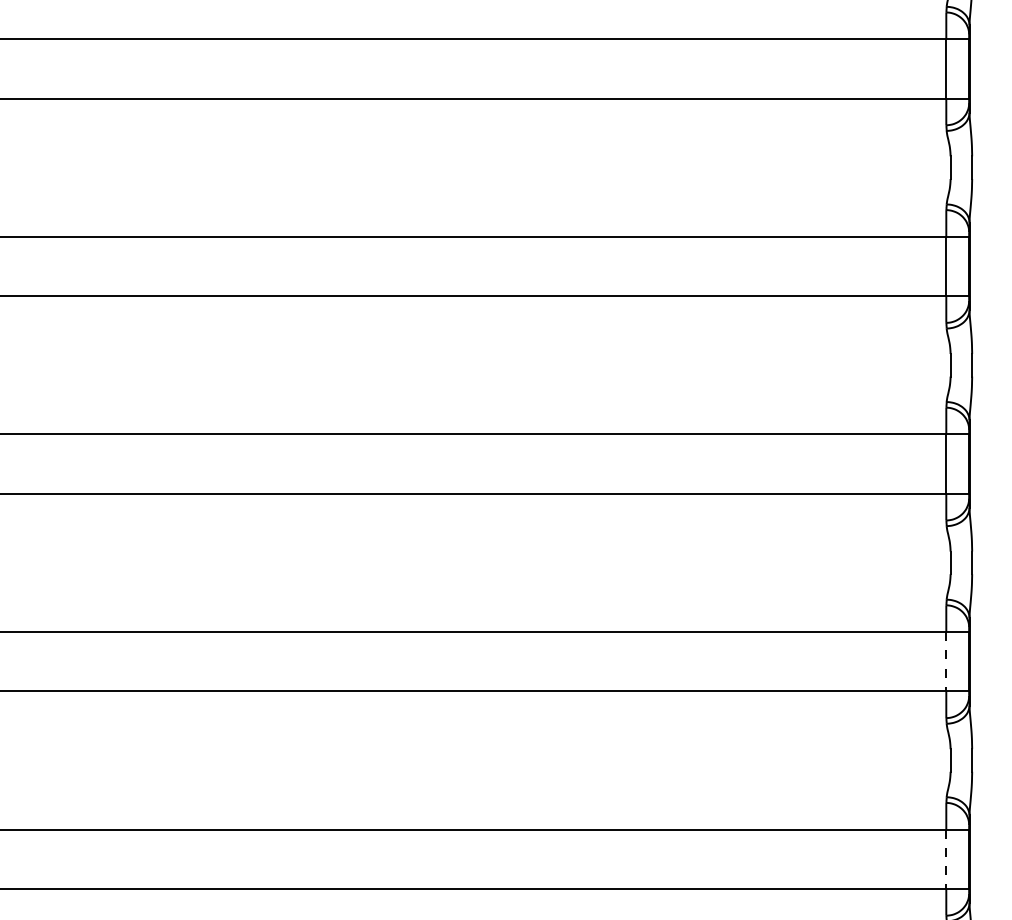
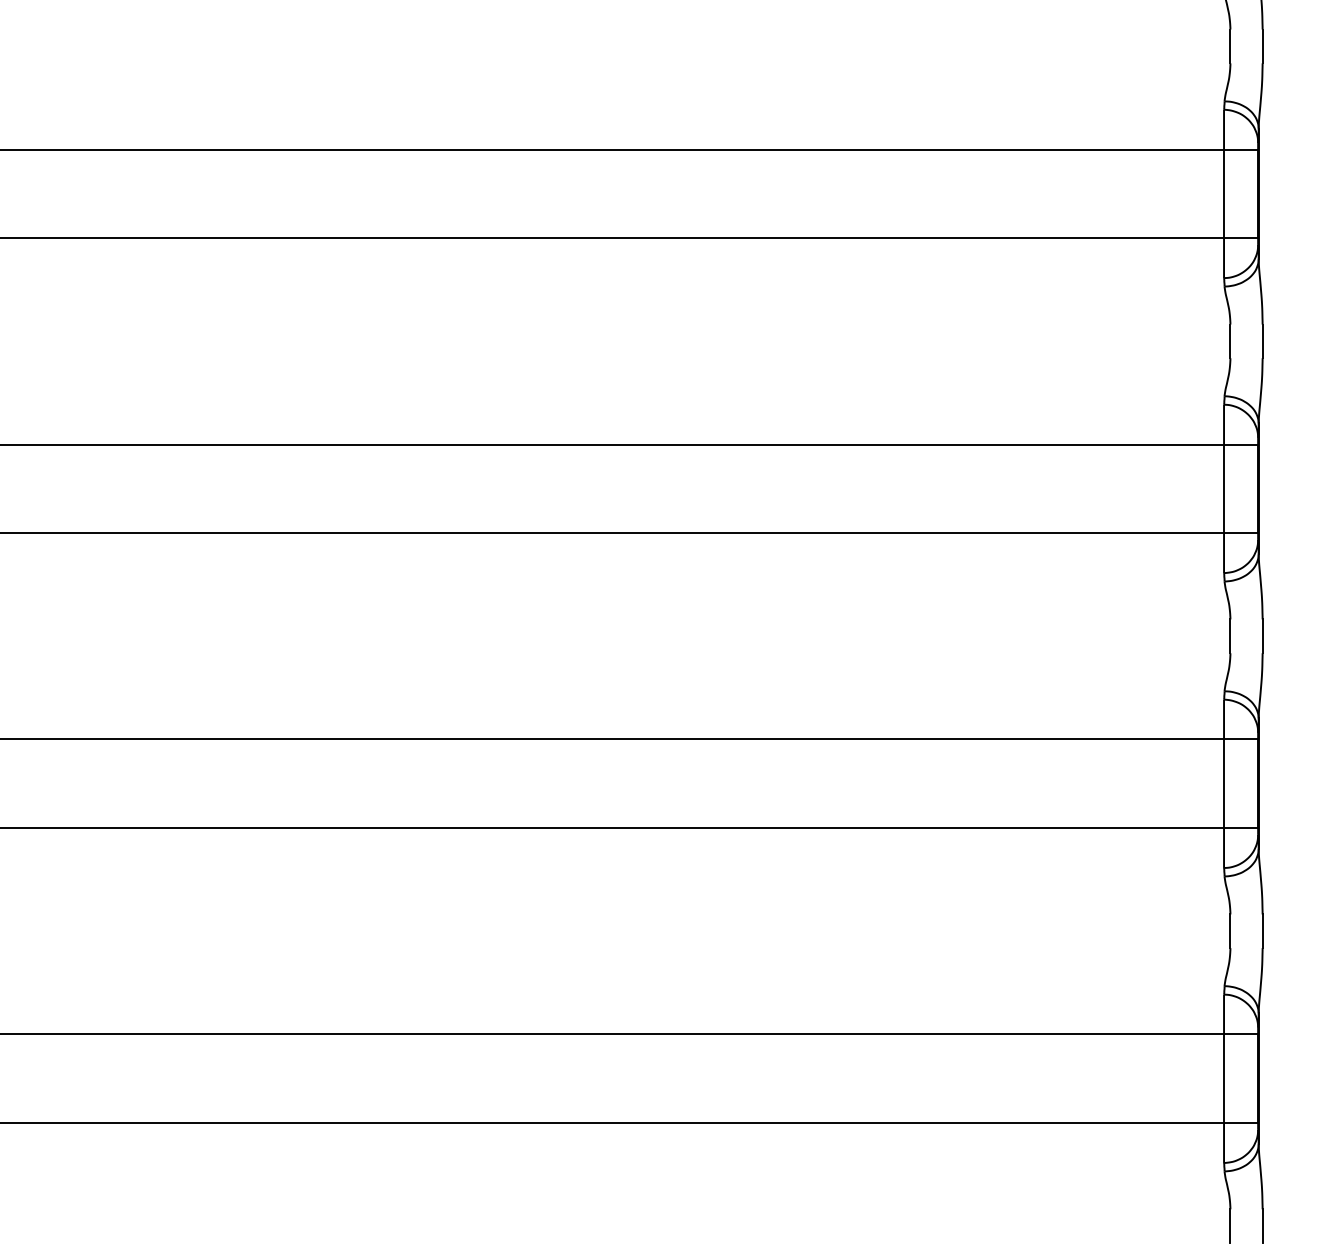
line: (946, 661) -> (1224, 783), dashed -> solid
line: (946, 859) -> (1224, 1079), dashed -> solid

